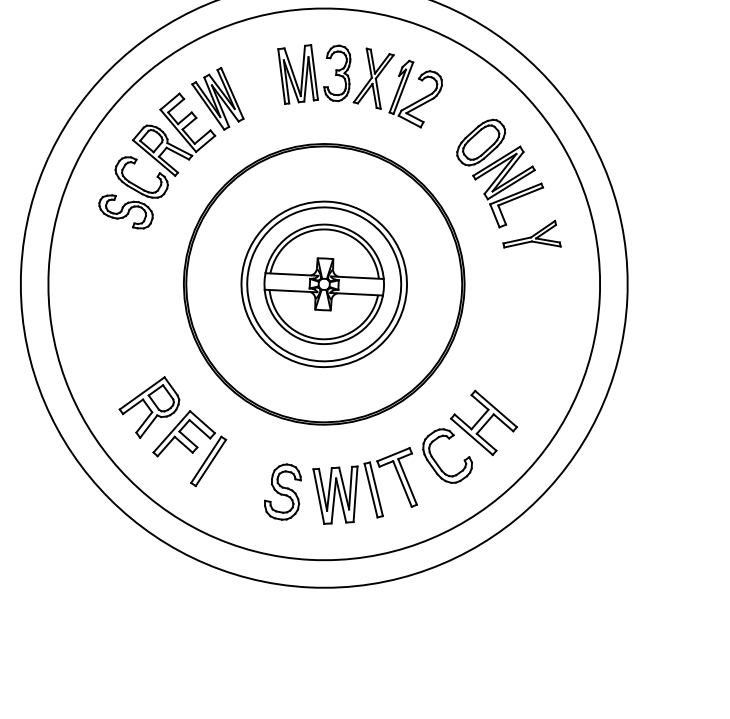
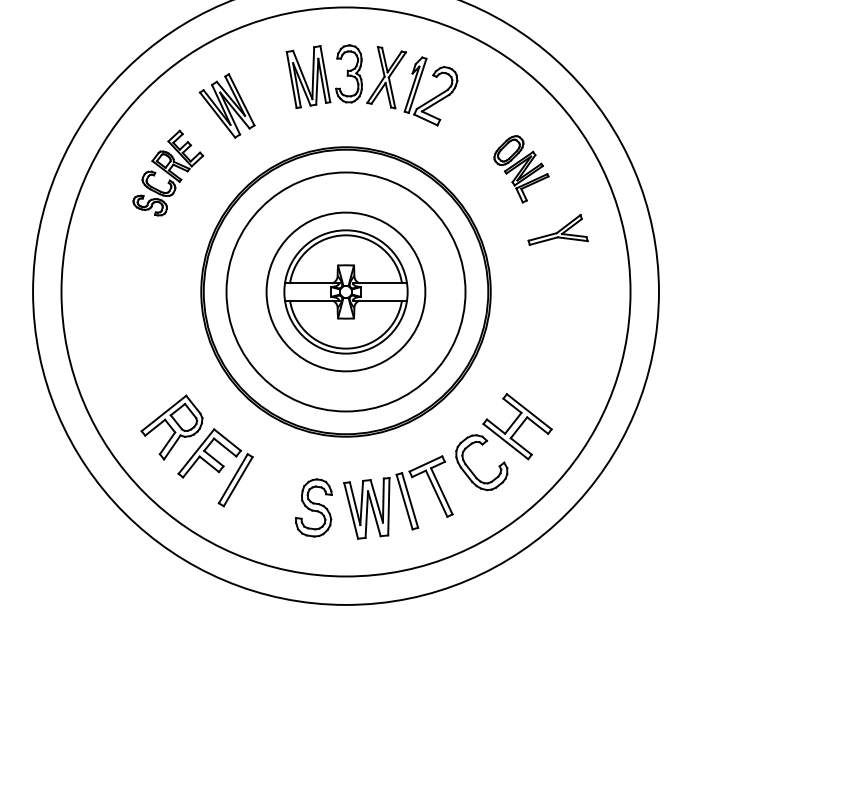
part: (158, 160) -> (168, 172), size x0.6
part: (499, 174) -> (521, 169), size x0.6
circle: (323, 283) -> (345, 291), size x1.4

